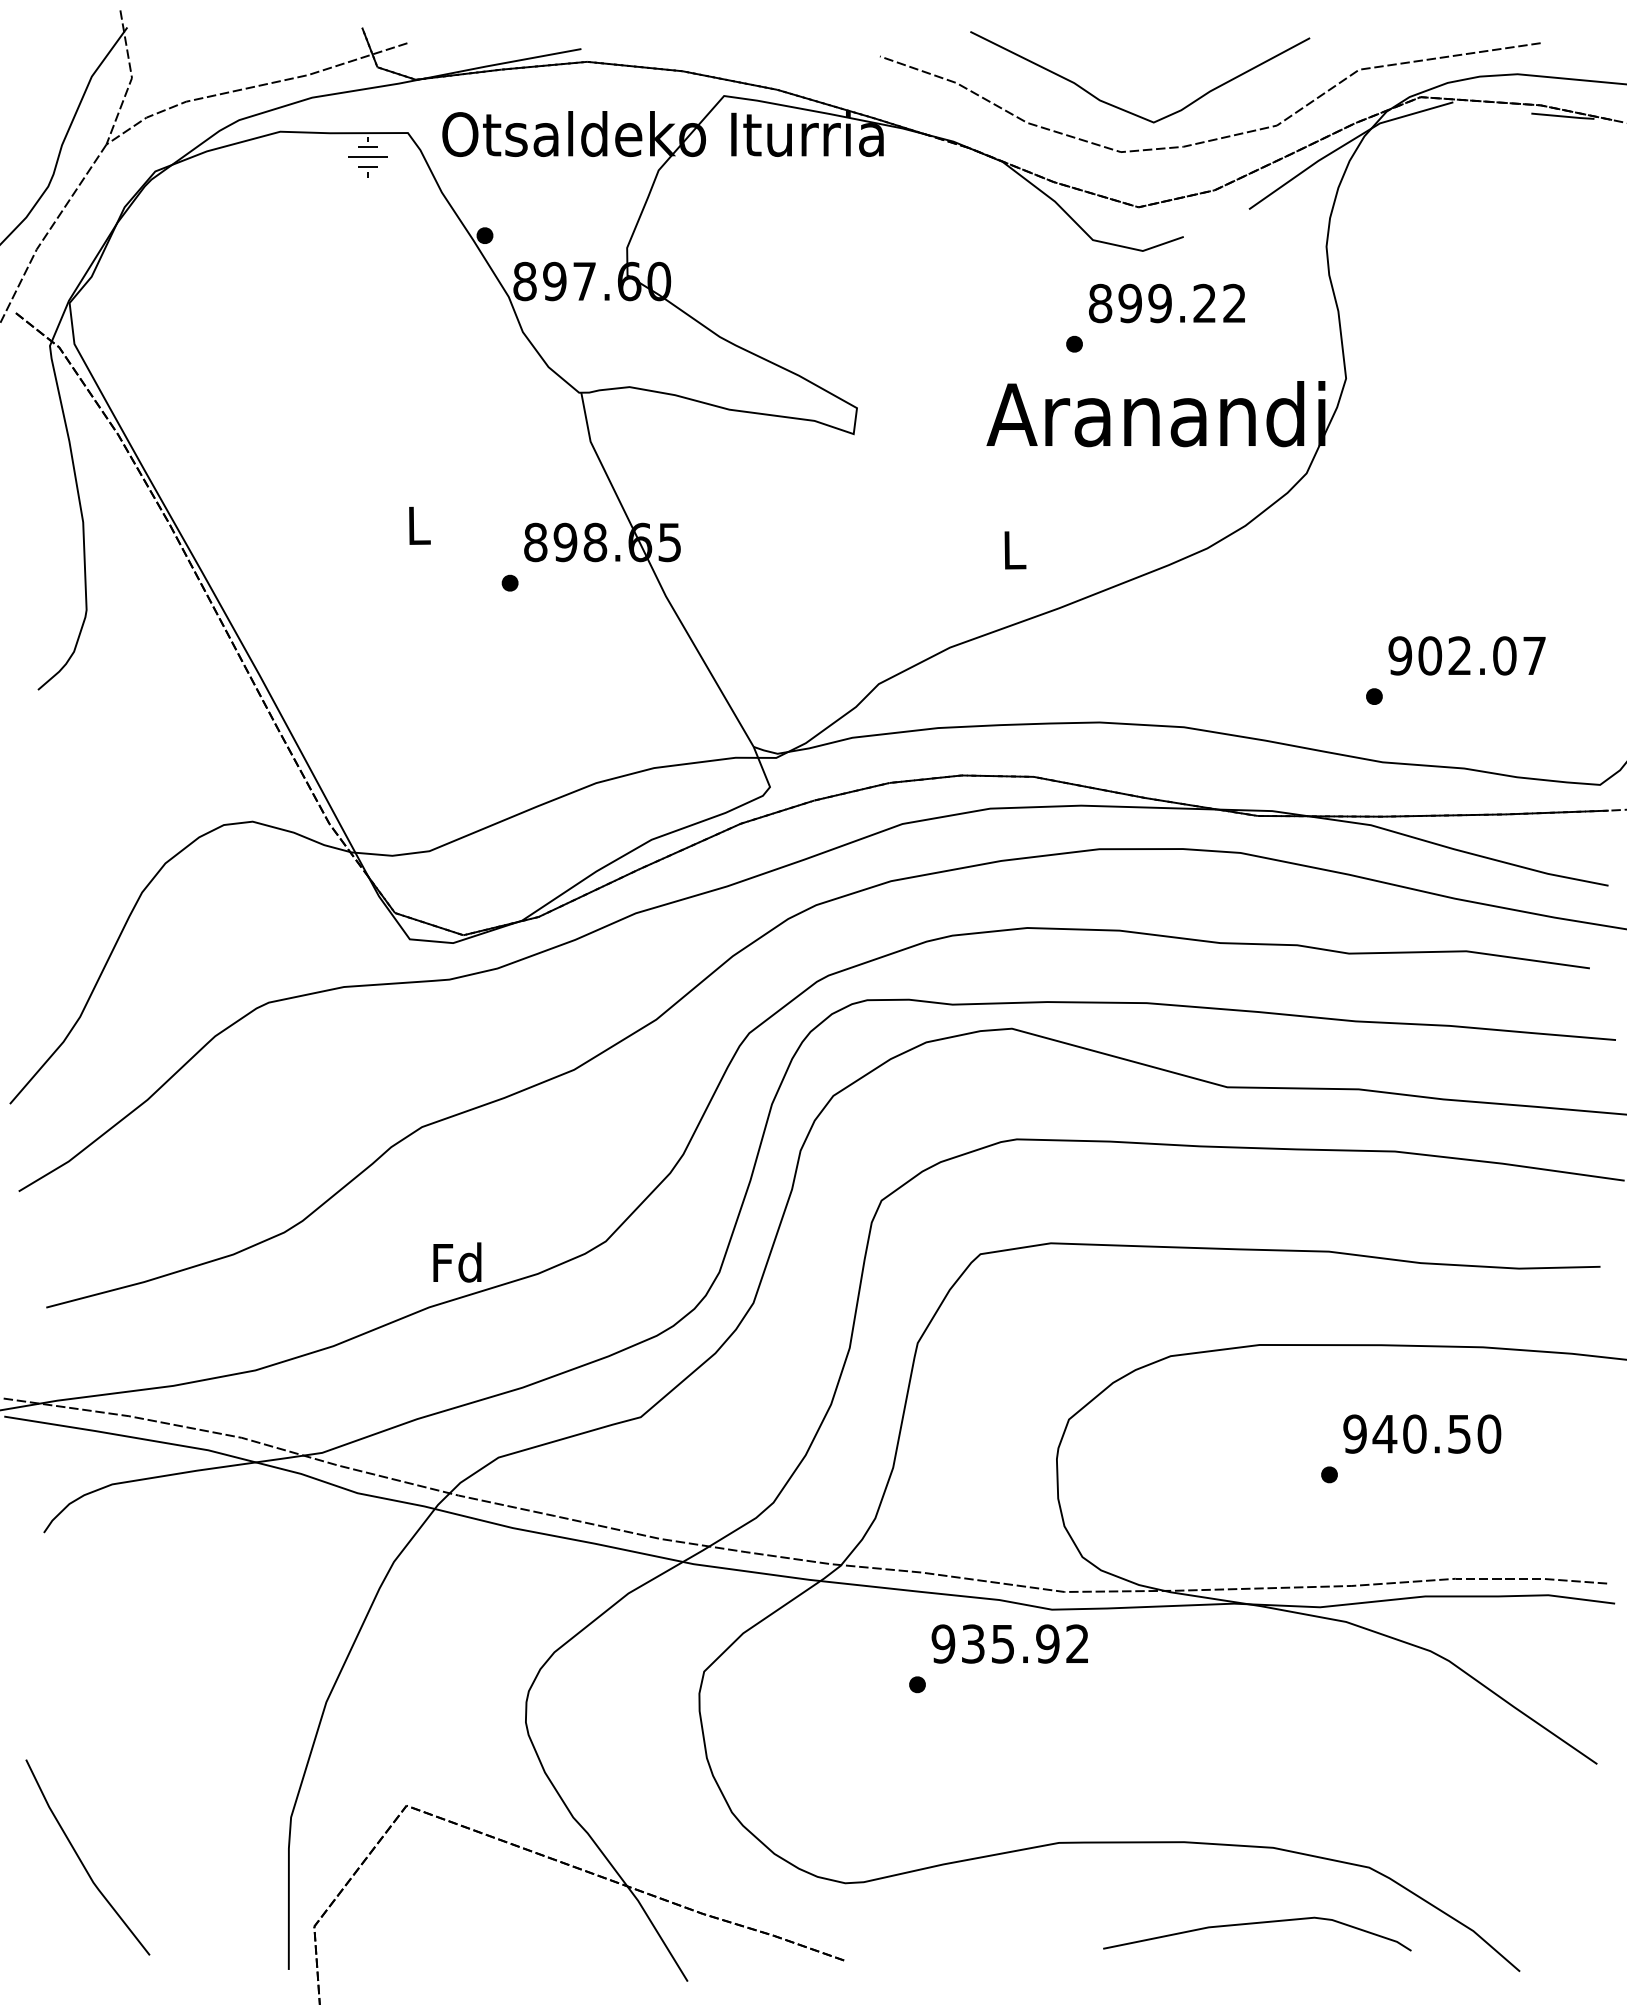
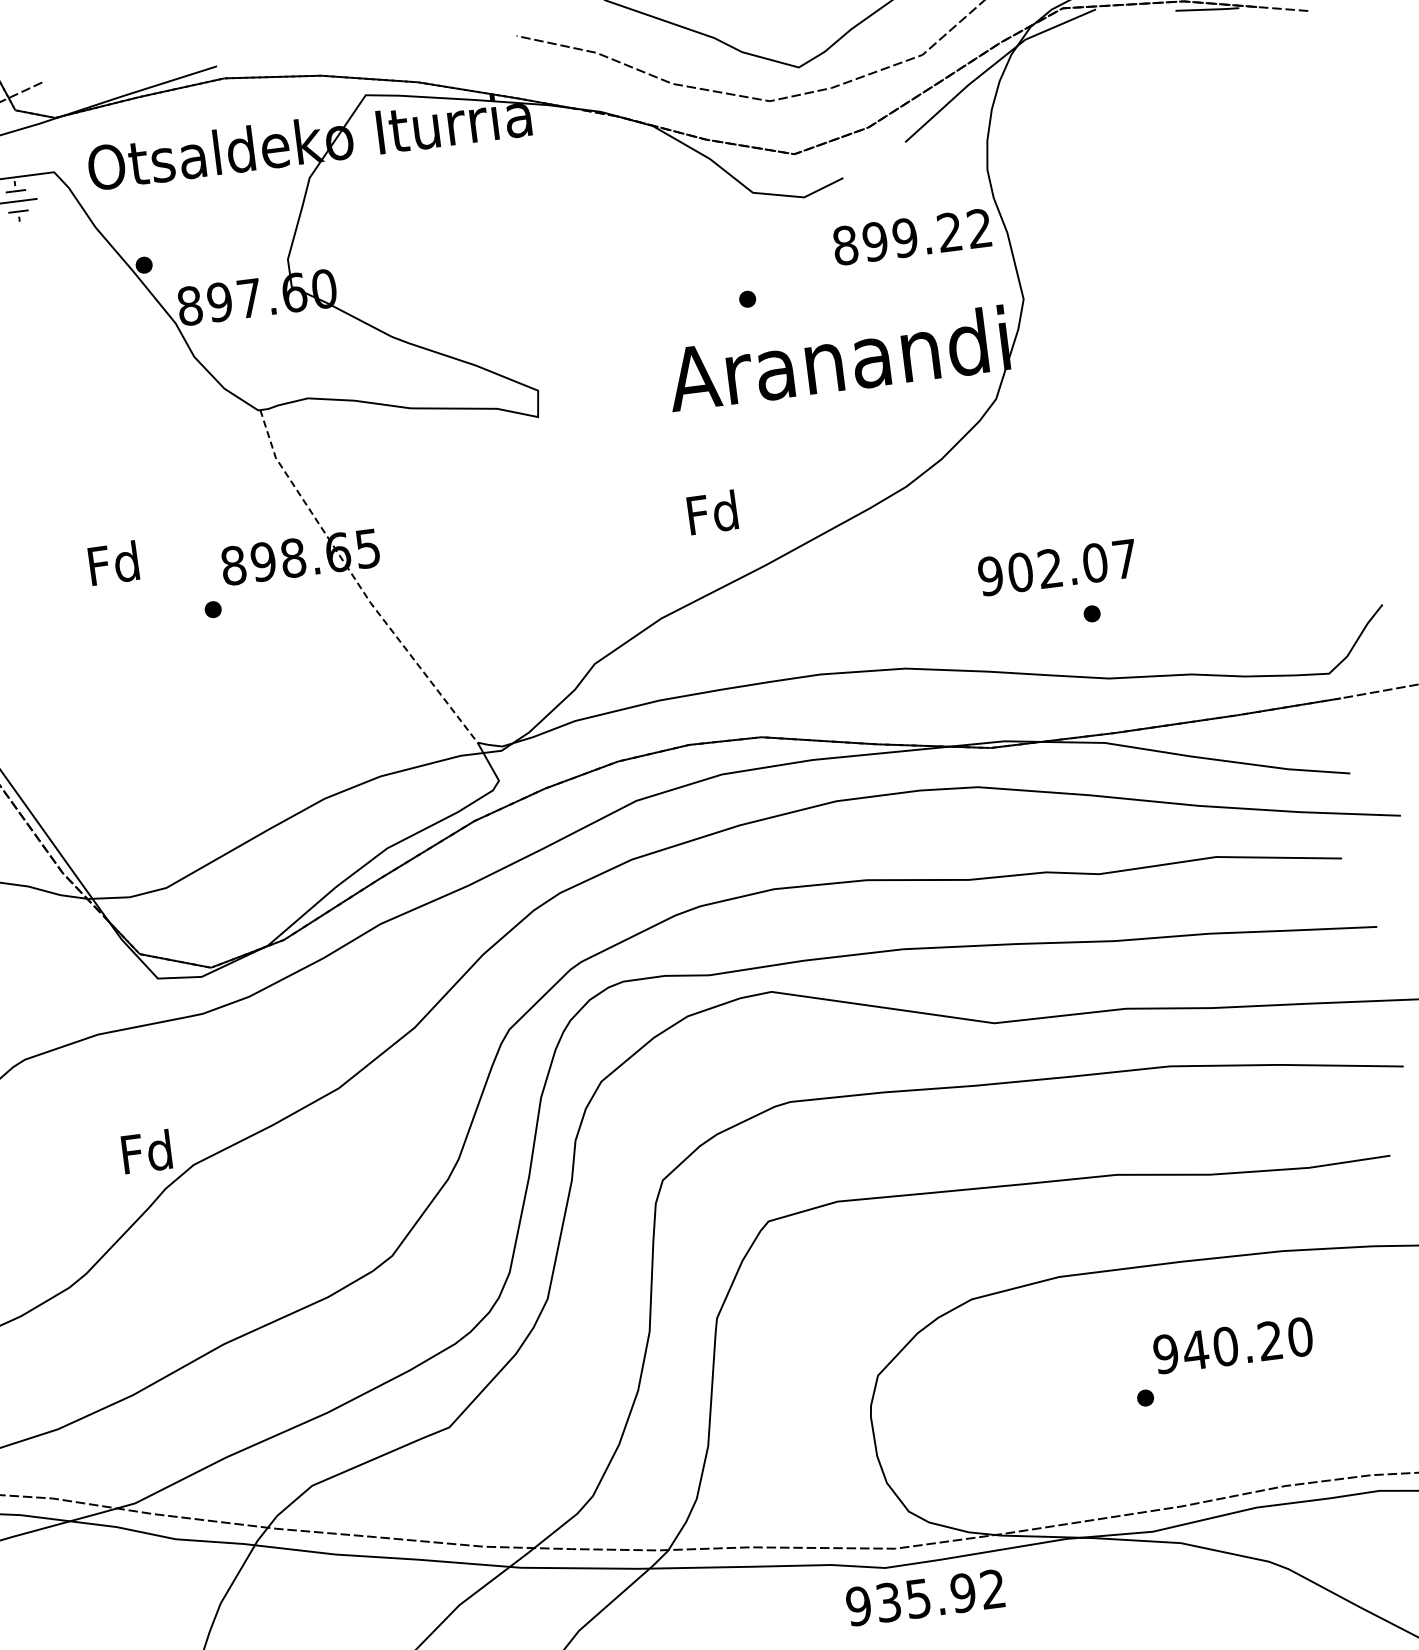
text: (1166, 303) -> (911, 237), moved
text: (417, 525) -> (113, 563), L -> Fd
text: (1013, 549) -> (712, 512), L -> Fd
line: (655, 575) -> (357, 583), solid -> dashed
text: (1466, 655) -> (1056, 567), moved
text: (457, 1262) -> (146, 1151), moved
text: (1459, 1433) -> (1270, 1340), 940.50 -> 940.20
text: (1009, 1643) -> (924, 1597), moved

